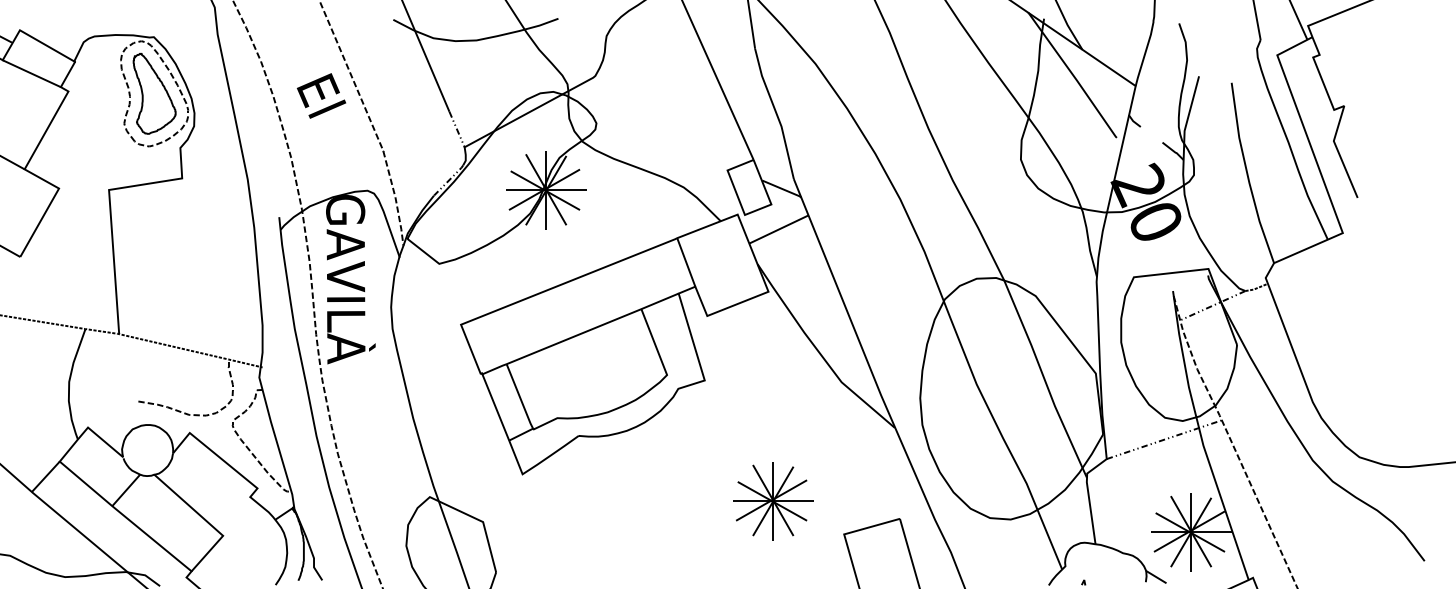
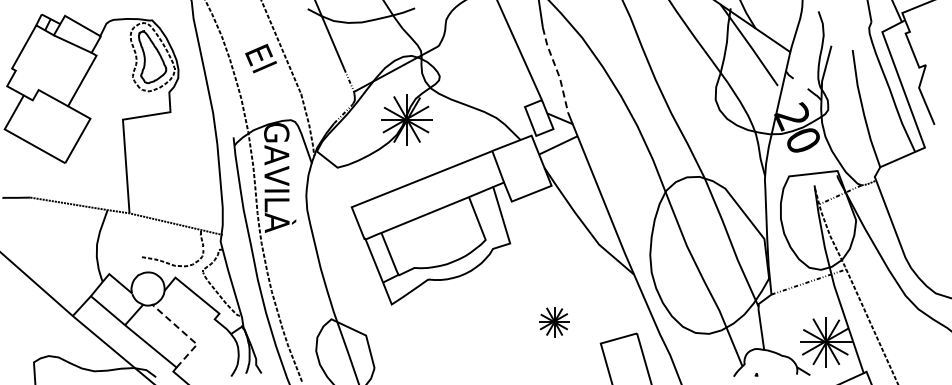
line: (776, 114) -> (556, 70), solid -> dashed
part: (772, 500) -> (554, 321), size x0.6
line: (206, 521) -> (186, 335), solid -> dashed

